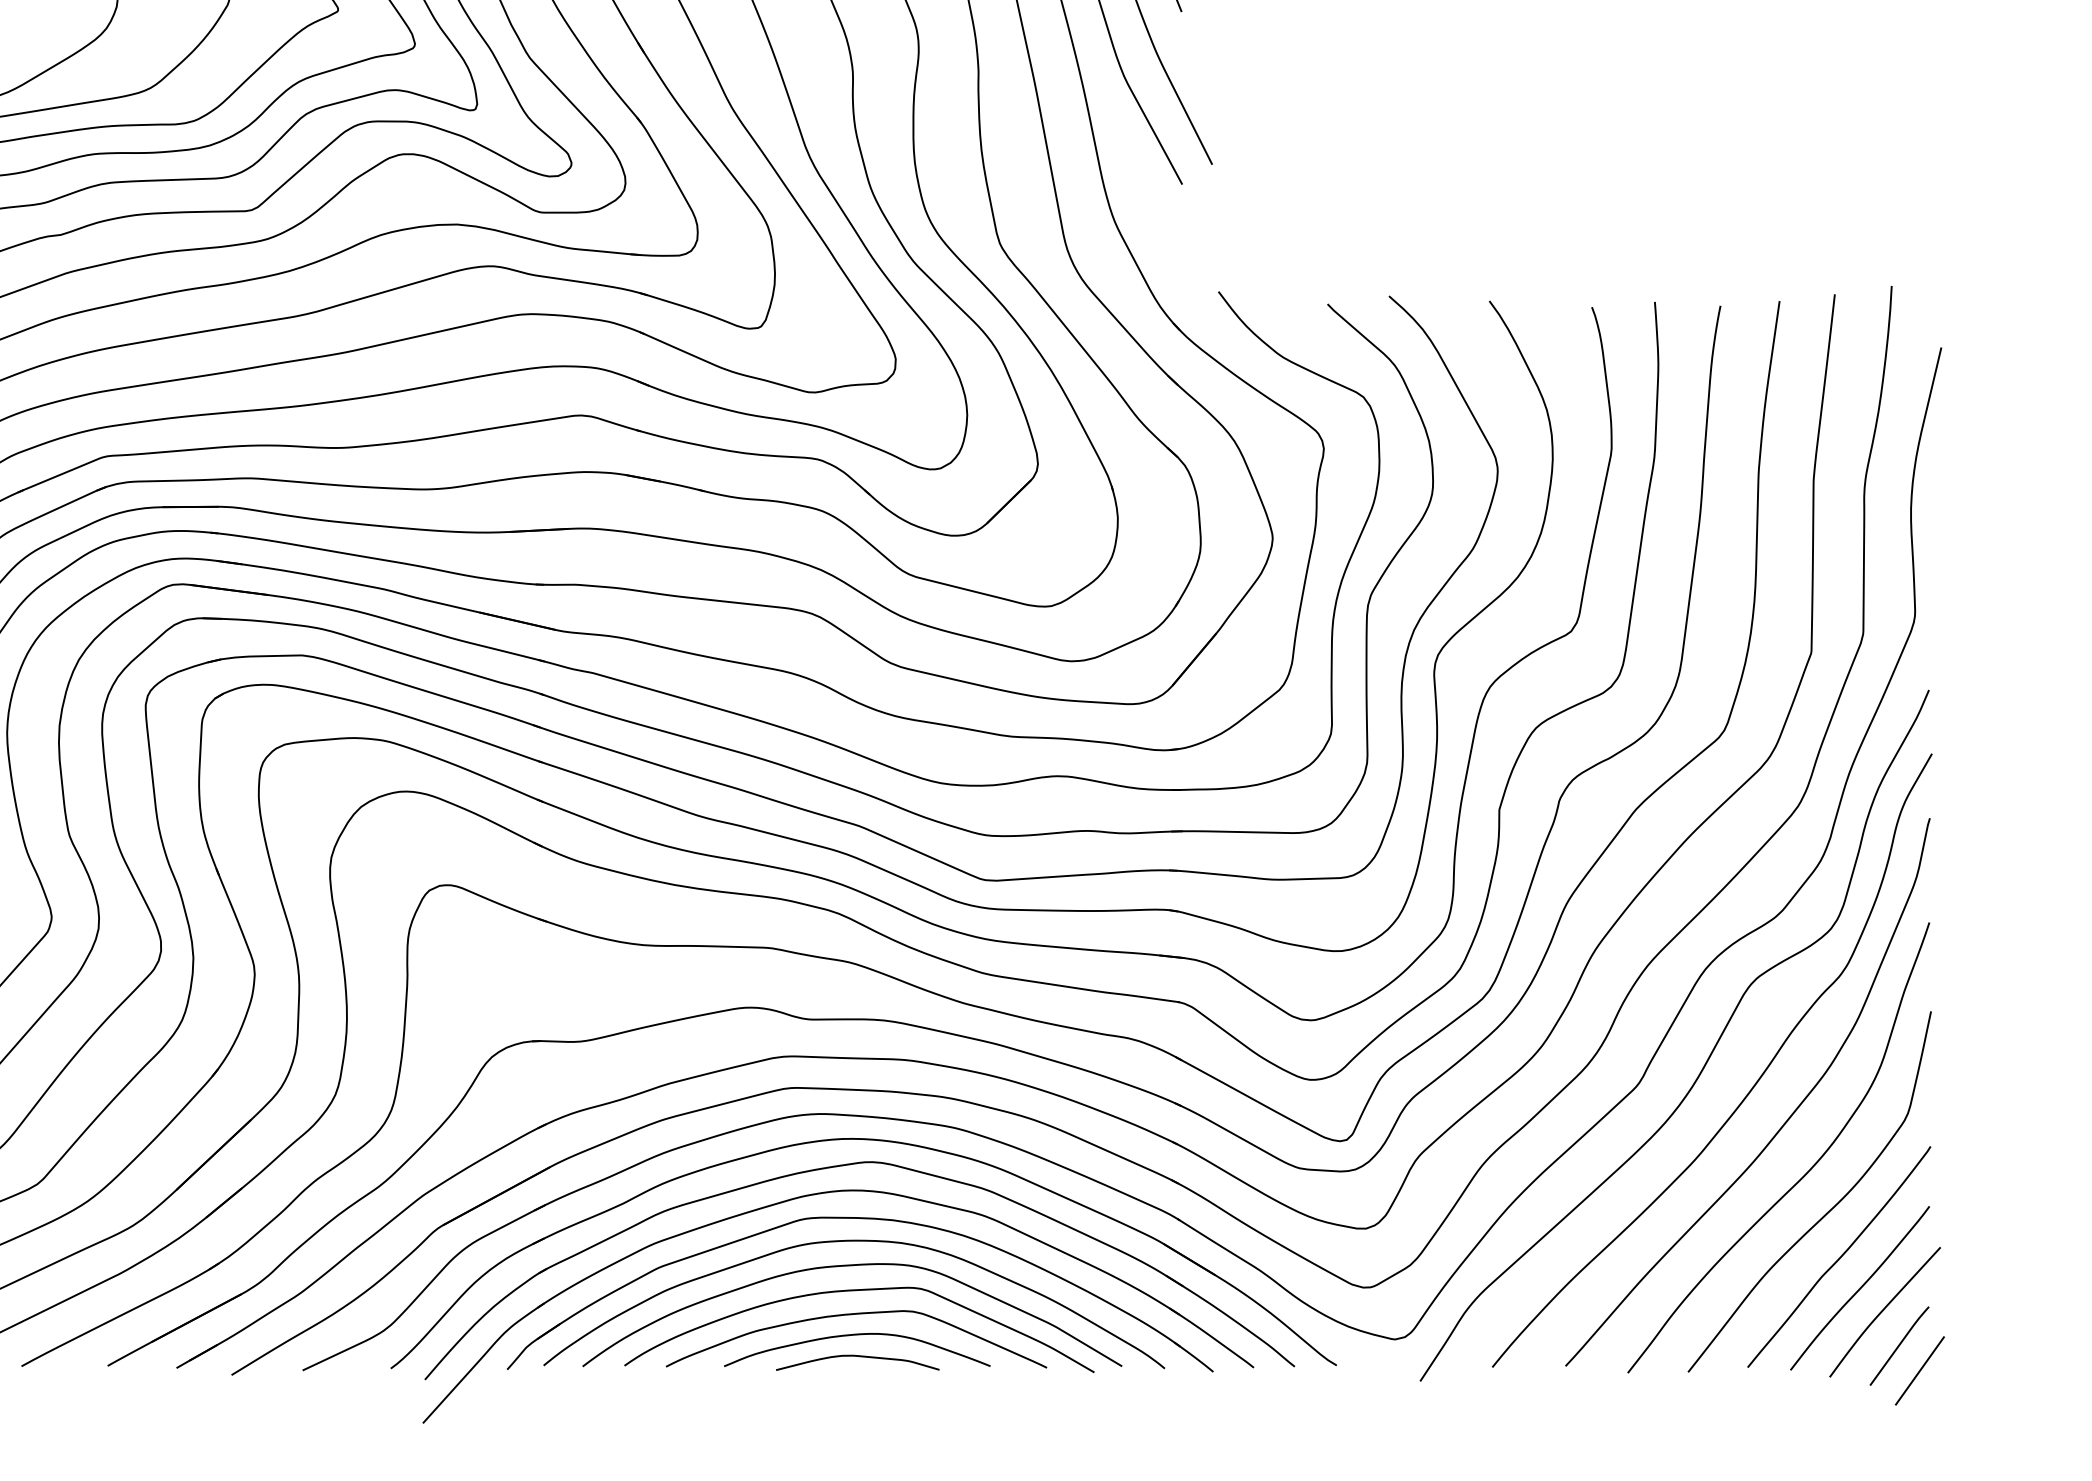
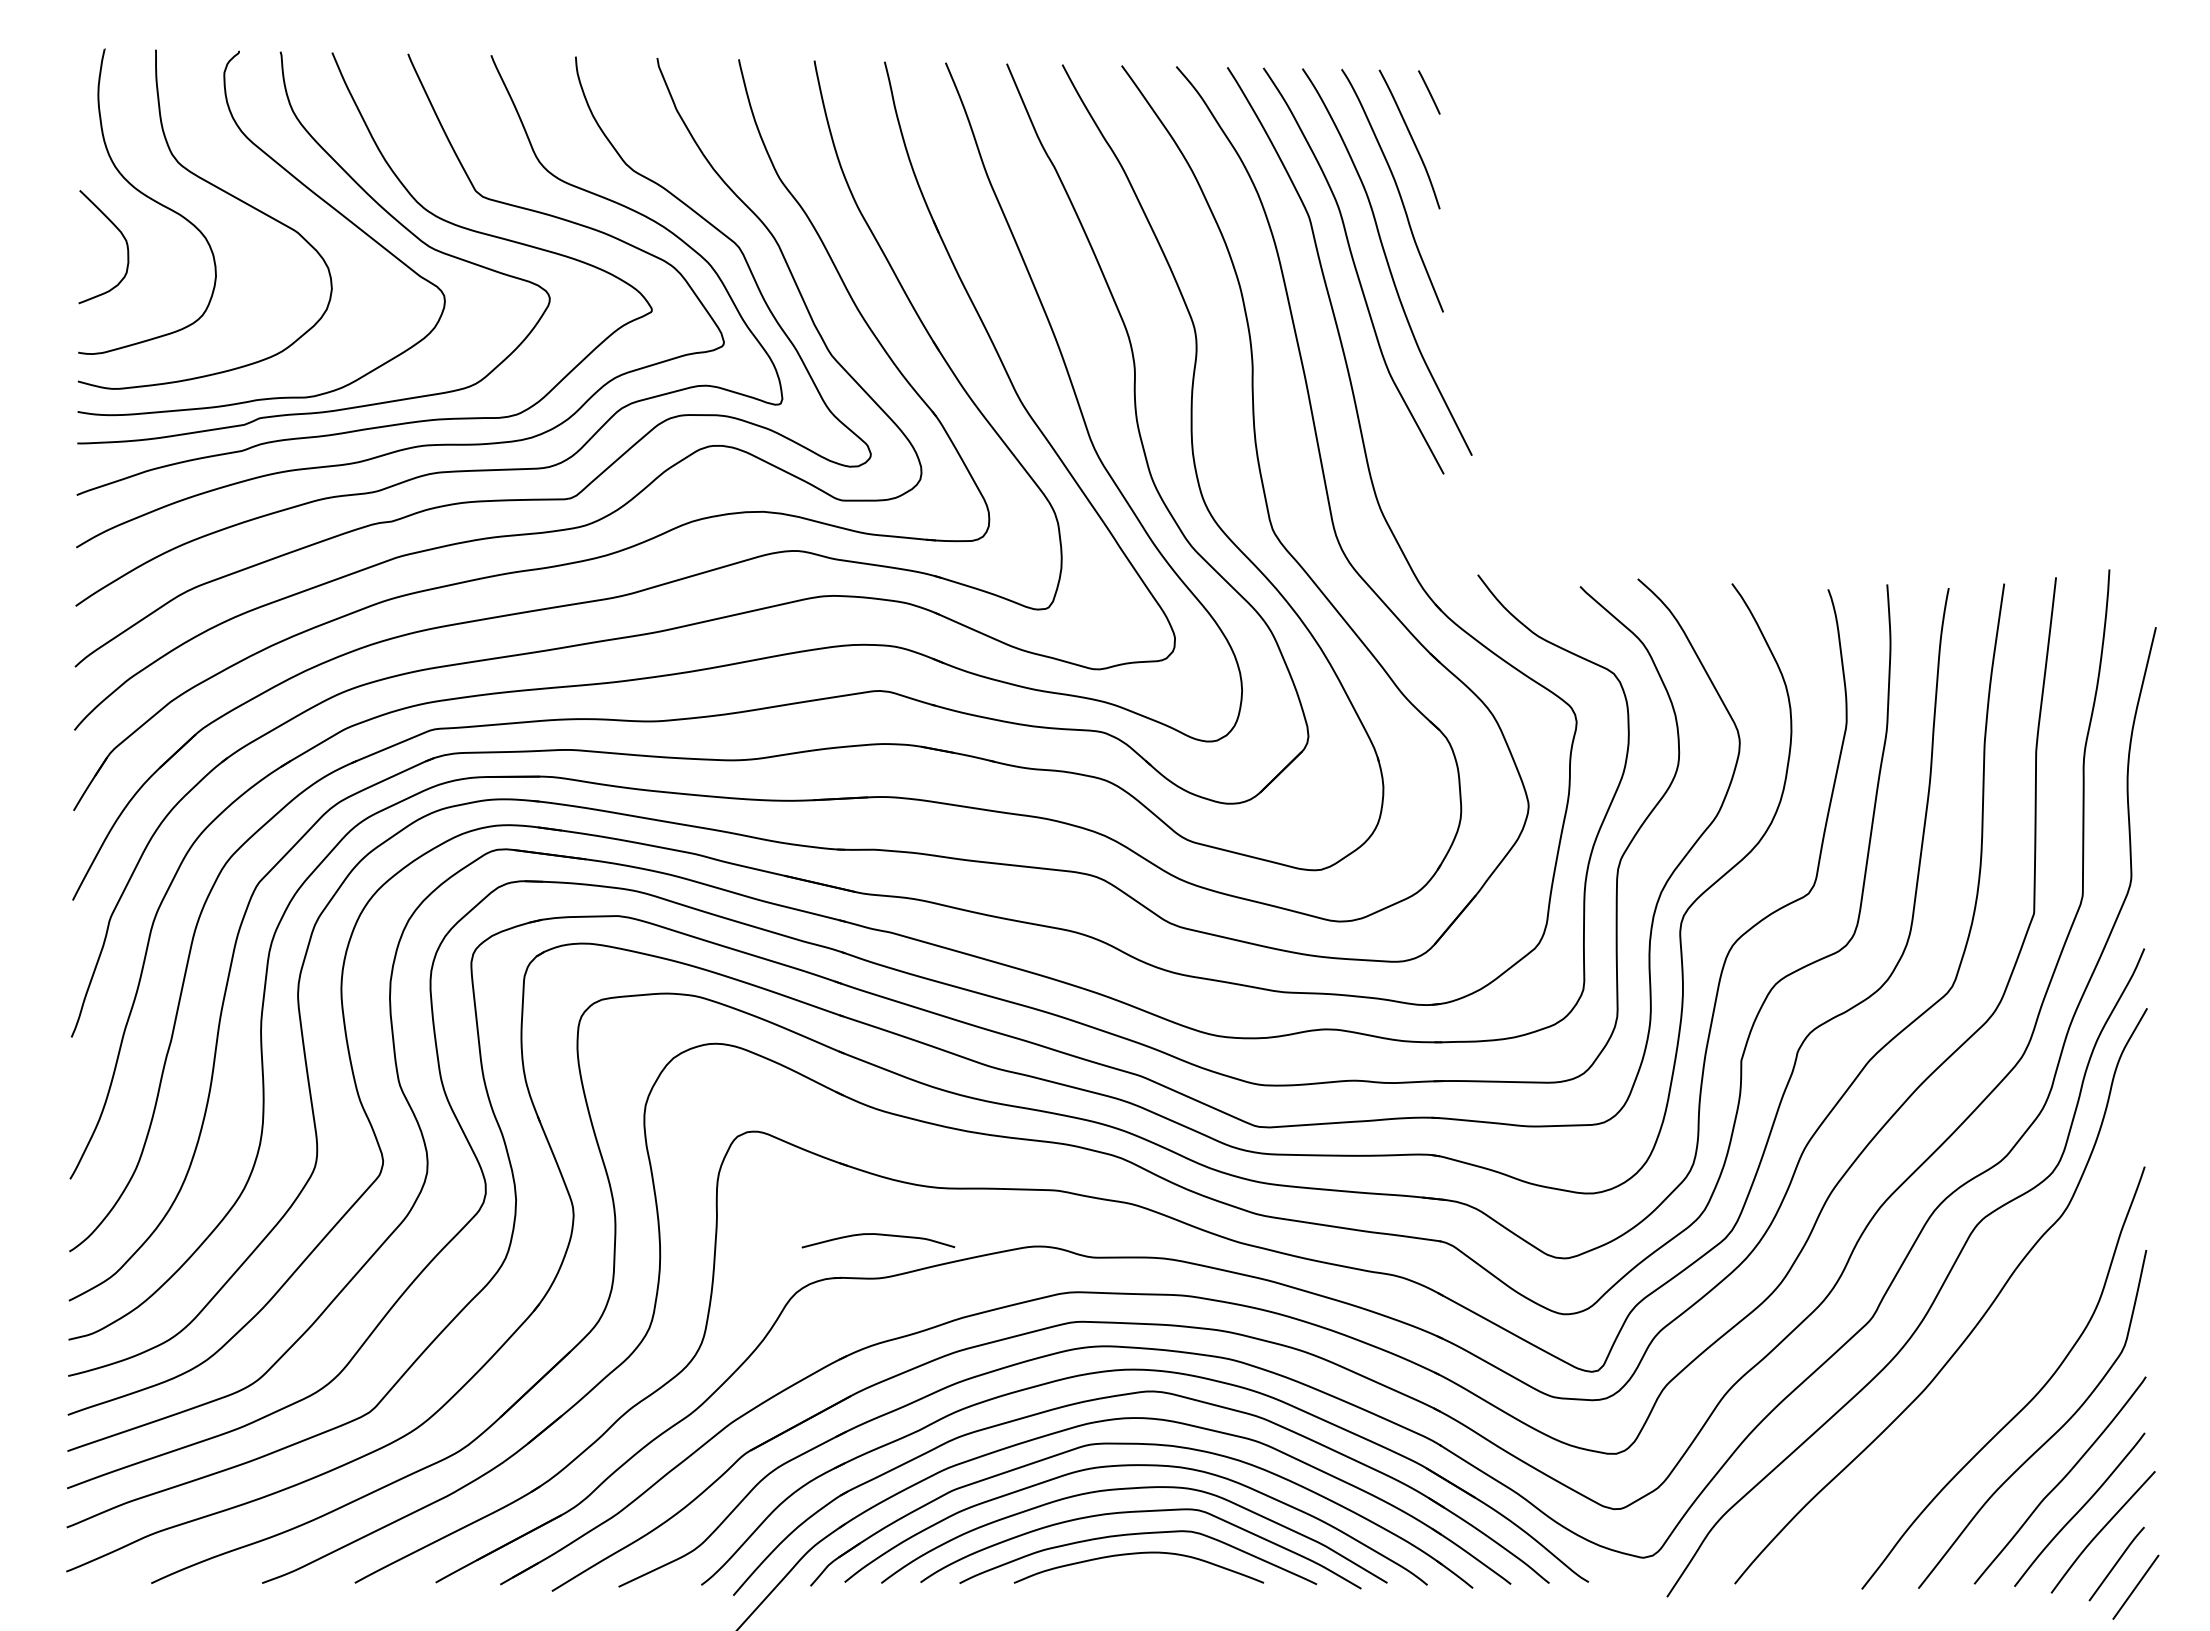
curve: (1783, 1123) -> (2007, 1355), removed
curve: (857, 1357) -> (878, 1235), moved

